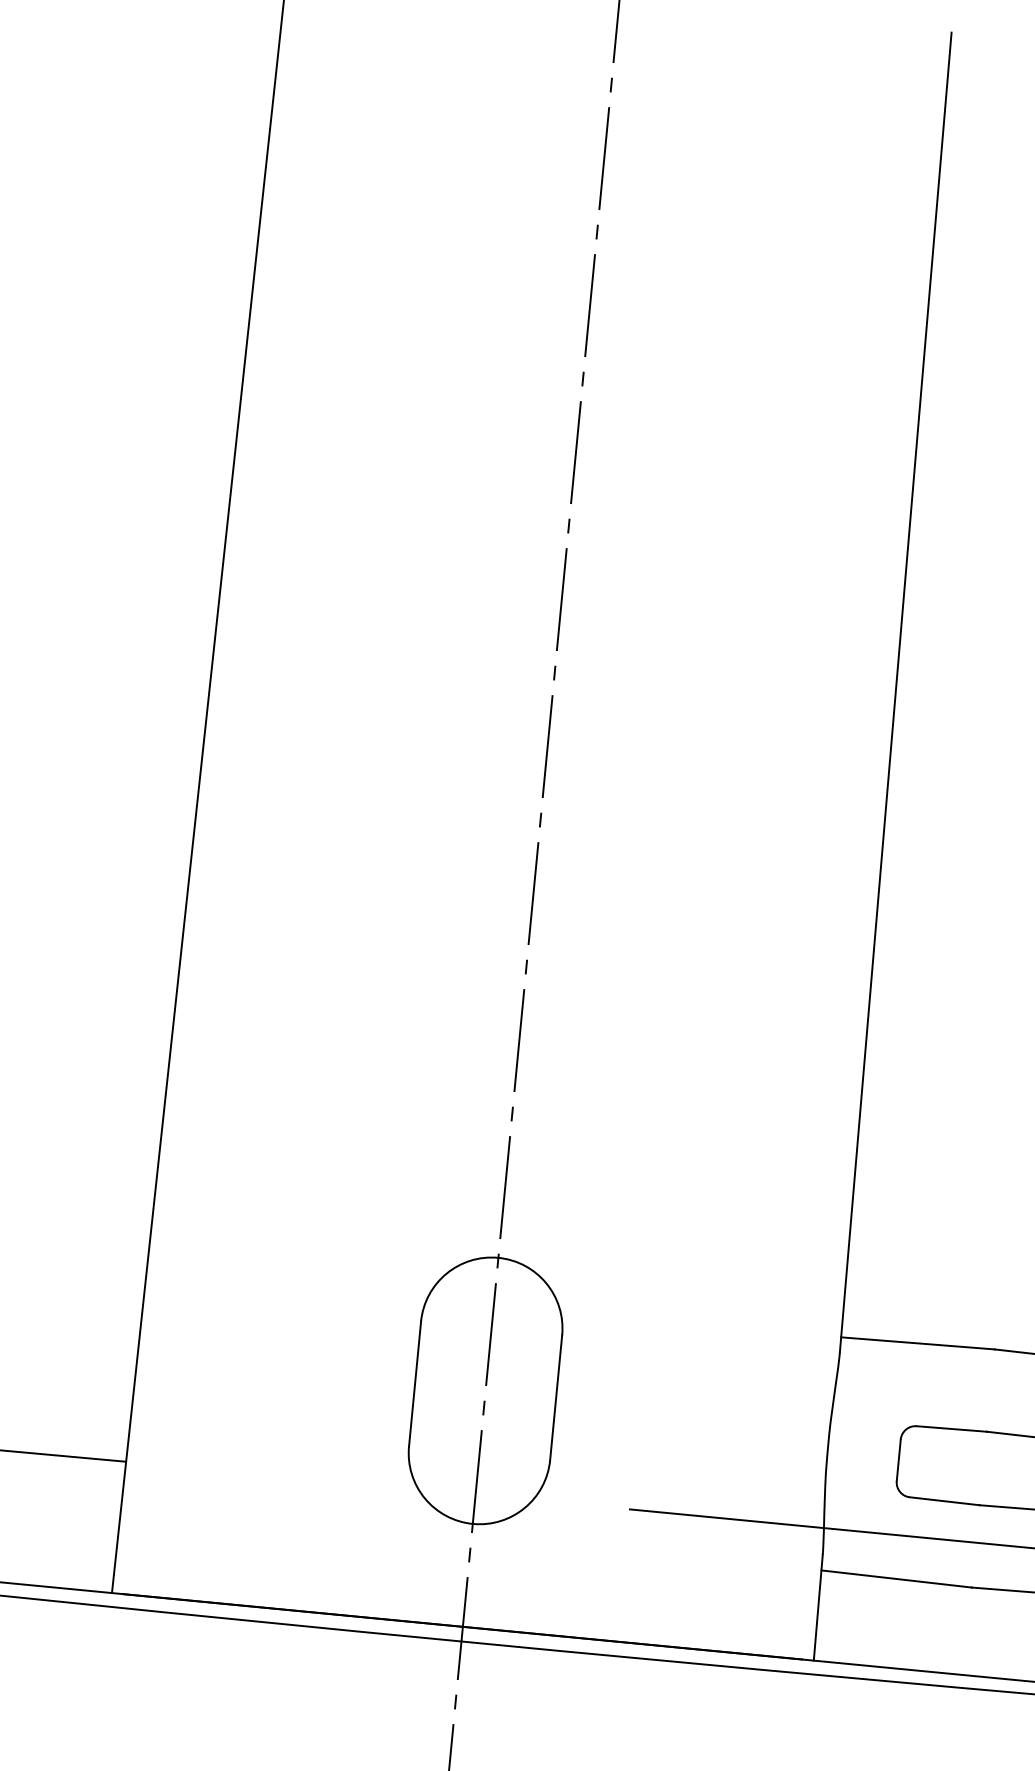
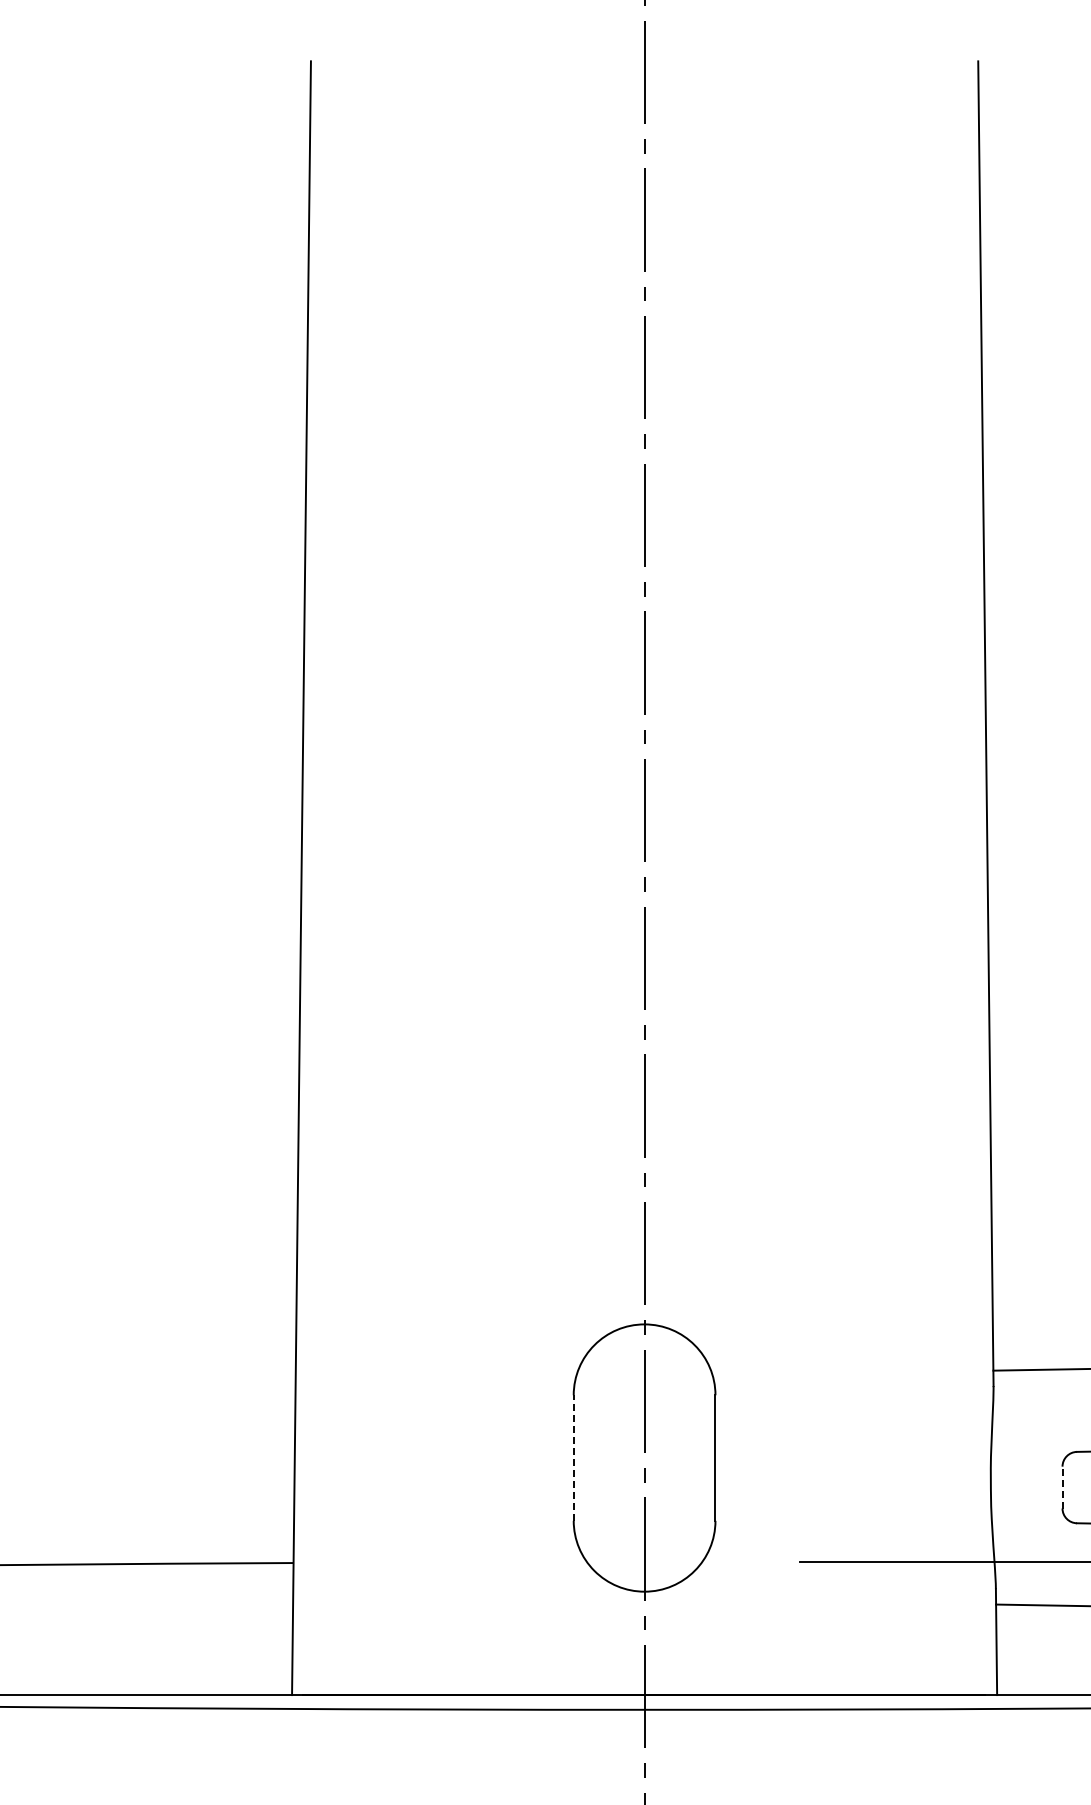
line: (414, 1384) -> (573, 1458), solid -> dashed
line: (898, 1460) -> (1062, 1487), solid -> dashed

